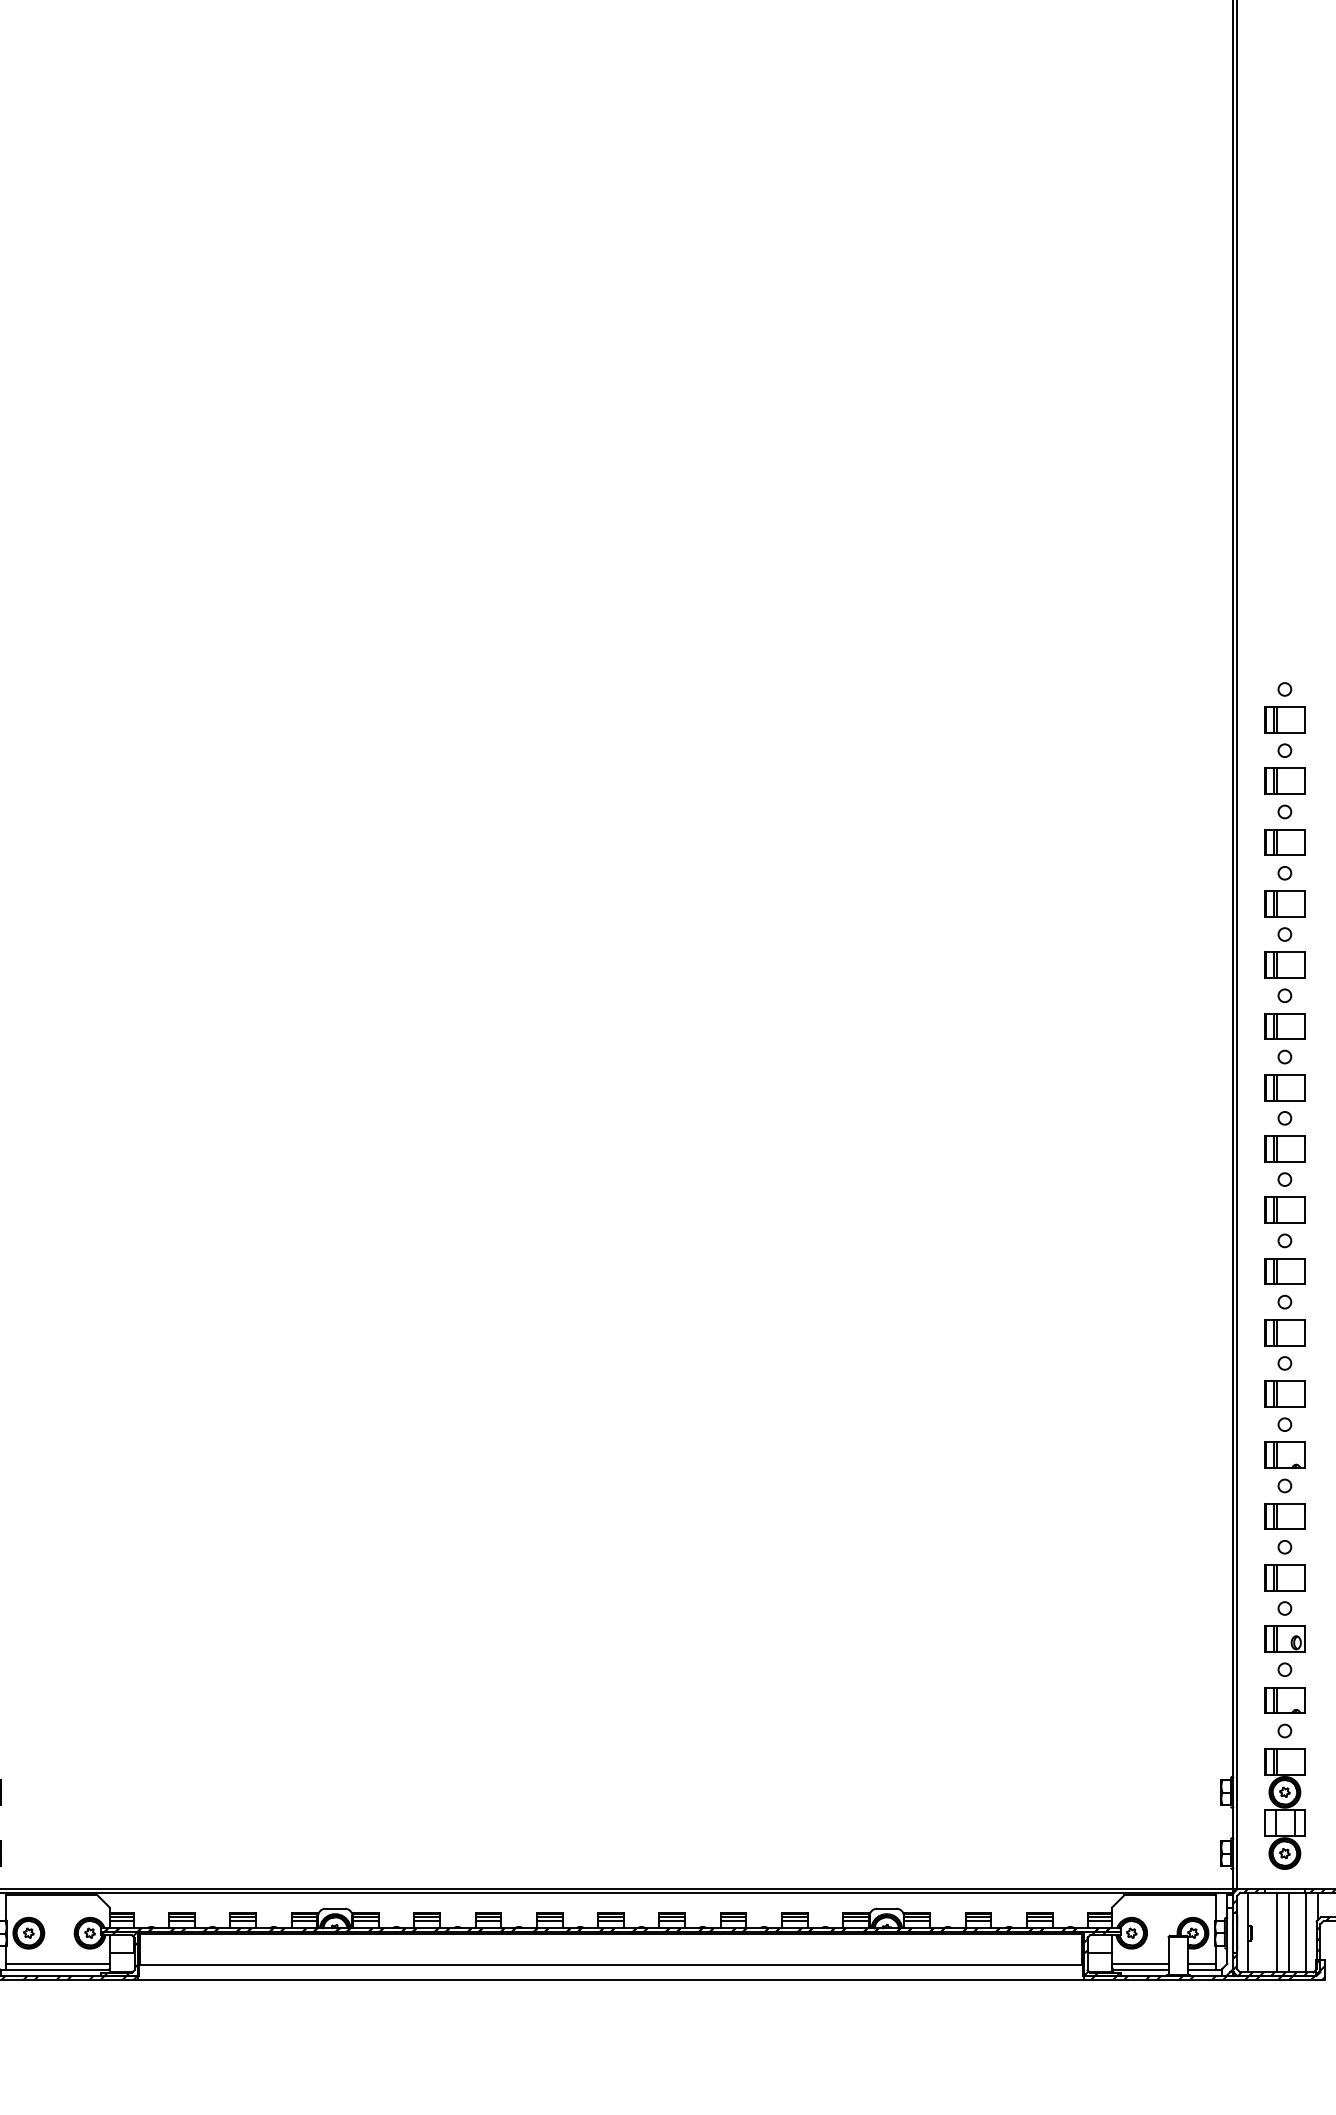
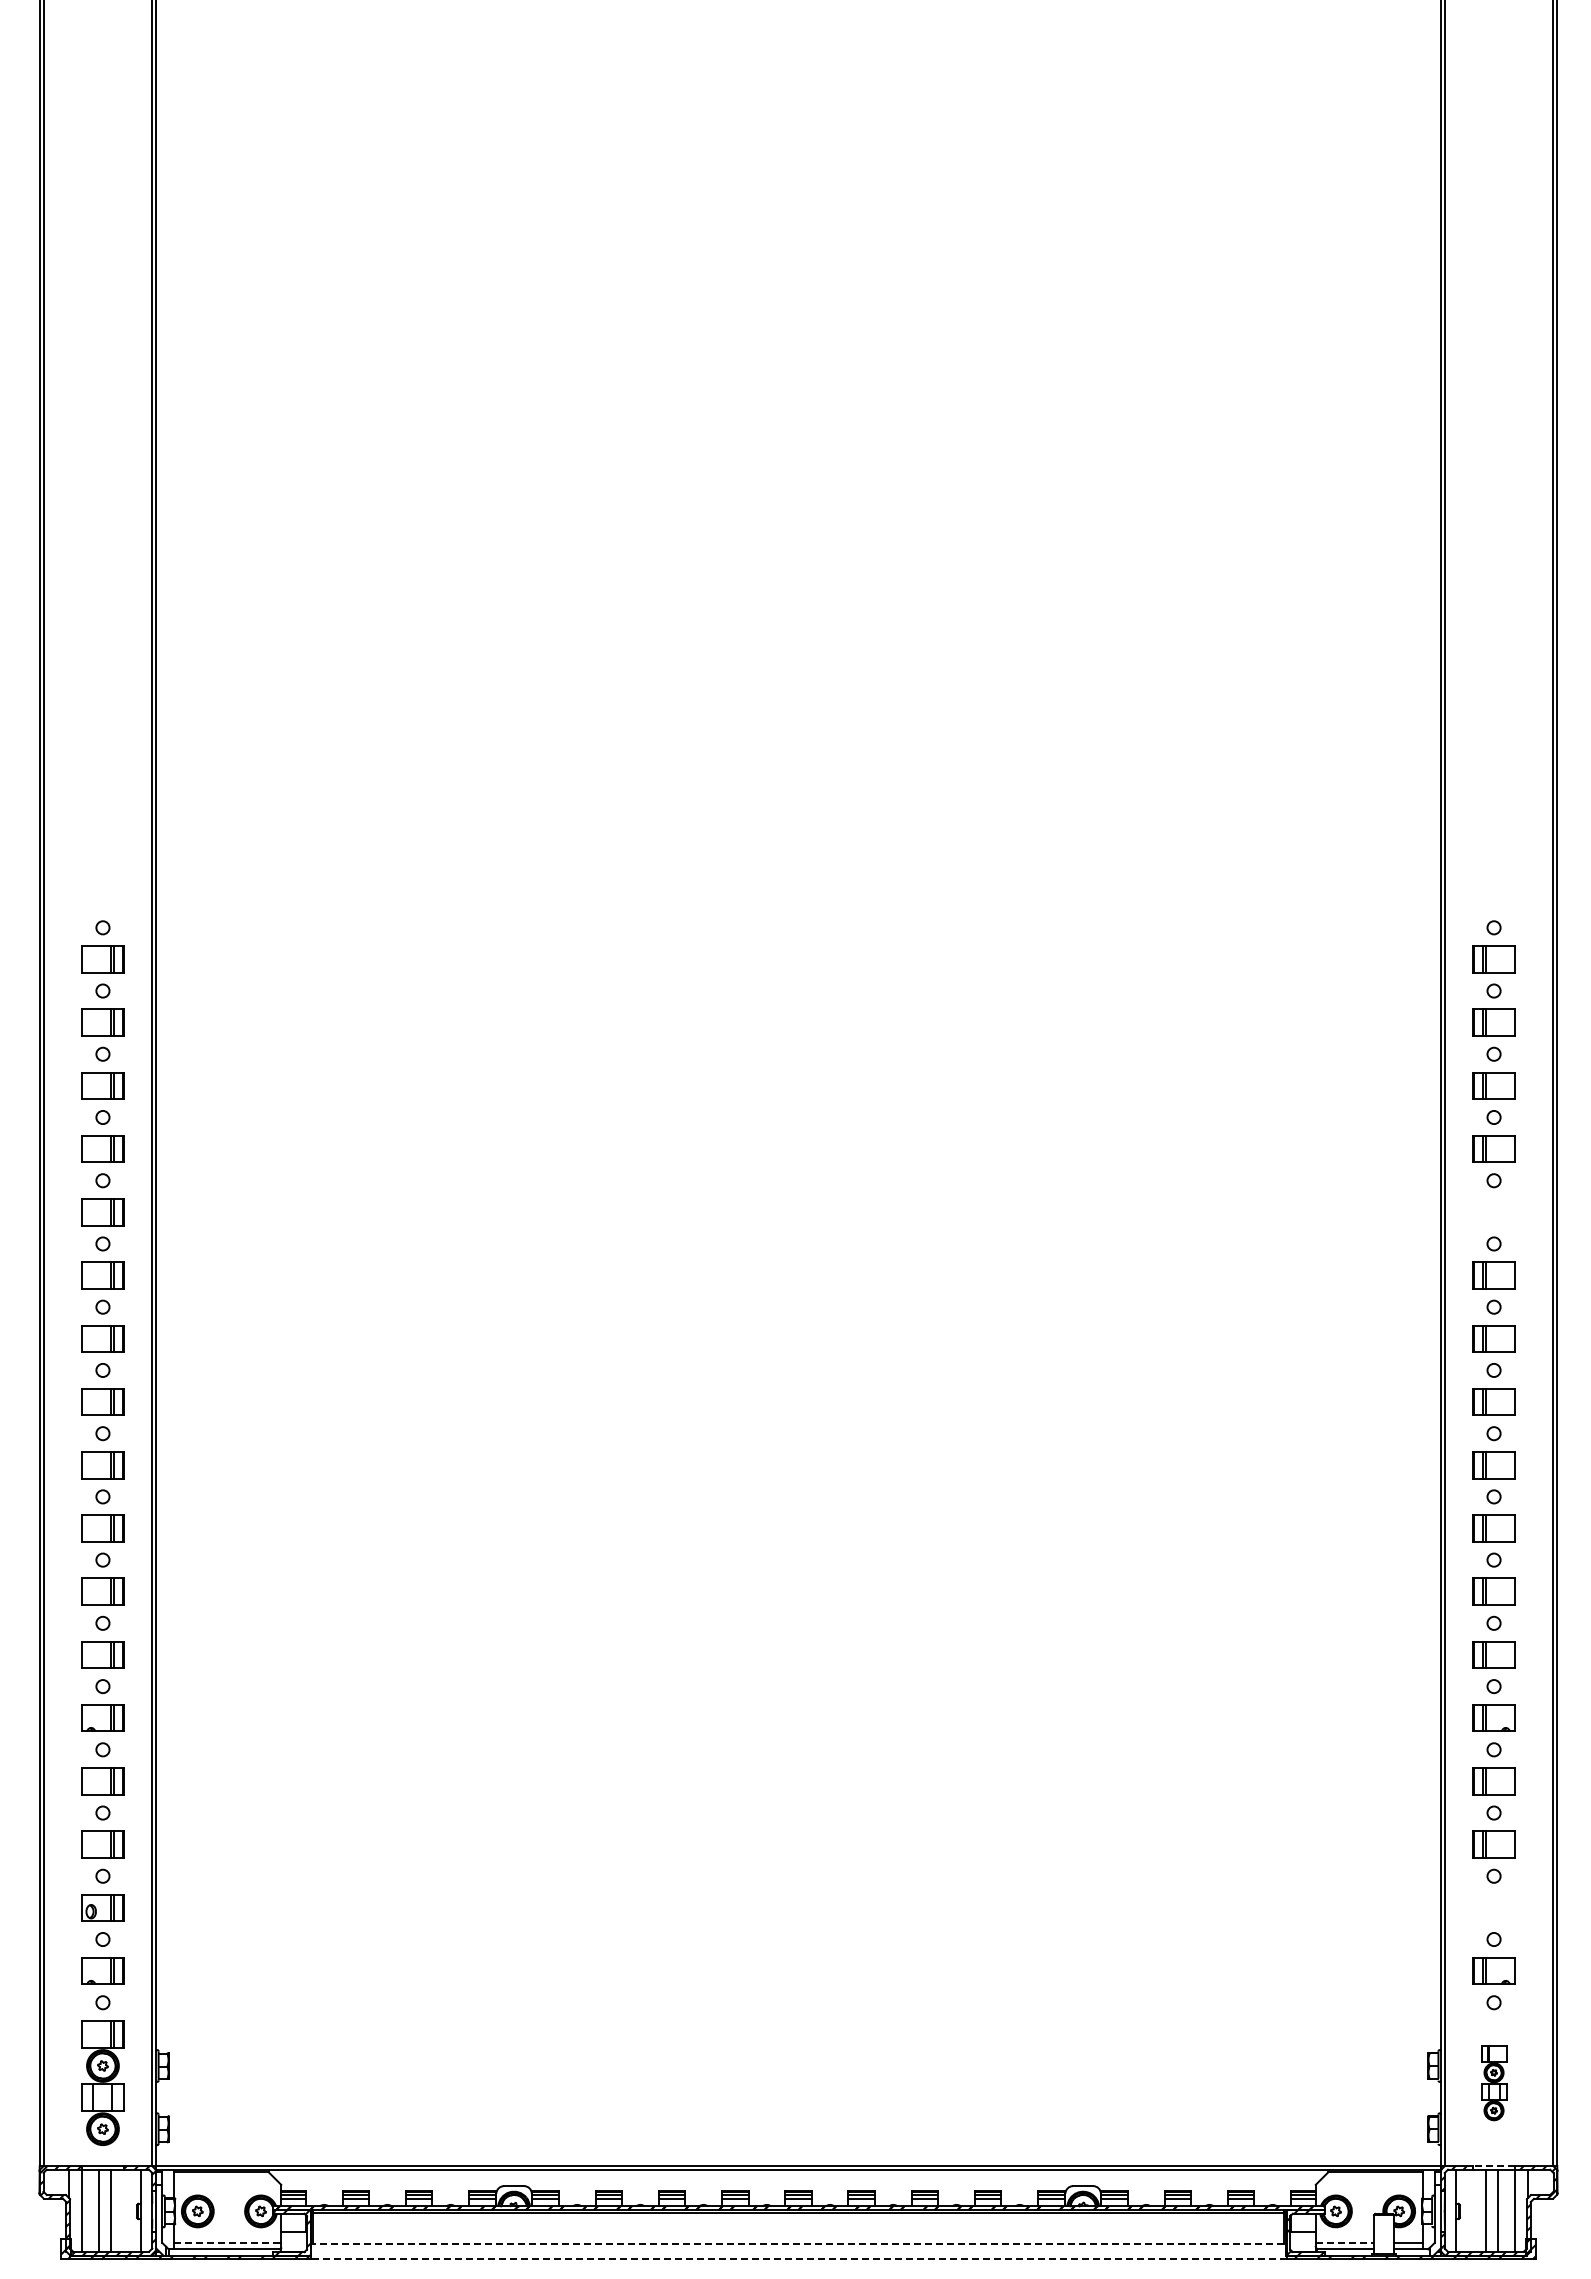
part: (1284, 965) -> (1493, 1212), removed
part: (1284, 1638) -> (1493, 1907), removed
part: (1284, 1808) -> (1493, 2082), size x0.6
line: (1285, 1888) -> (1494, 2165), solid -> dashed
line: (57, 1964) -> (227, 2243), solid -> dashed
line: (1140, 1964) -> (1345, 2243), solid -> dashed
line: (610, 1965) -> (798, 2244), solid -> dashed
line: (610, 1979) -> (798, 2259), solid -> dashed

